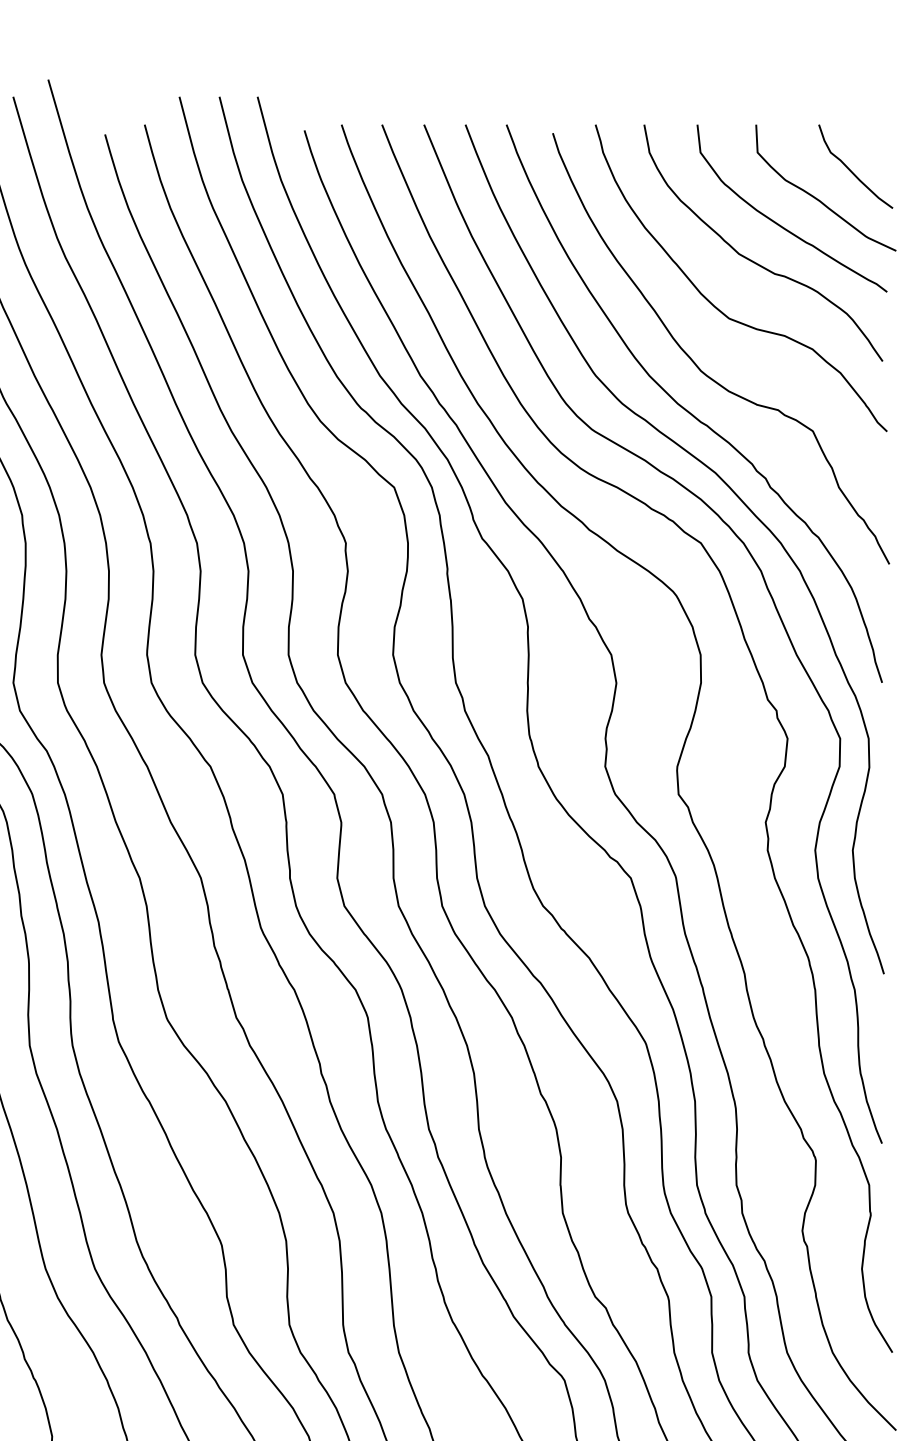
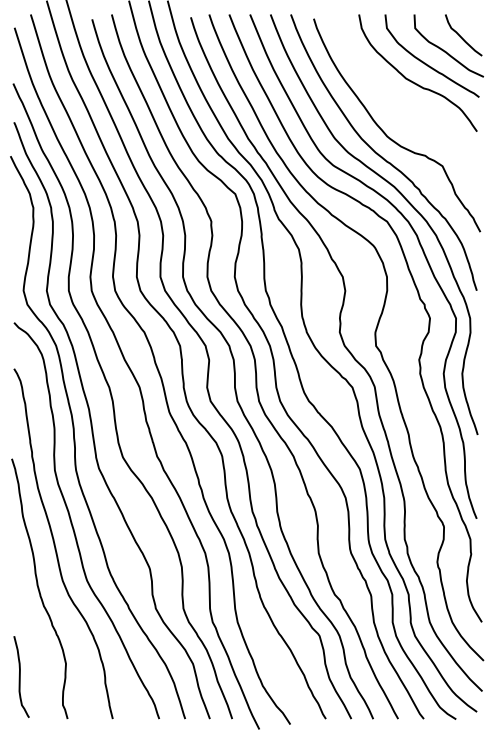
curve: (713, 302) -> (393, 102), removed

